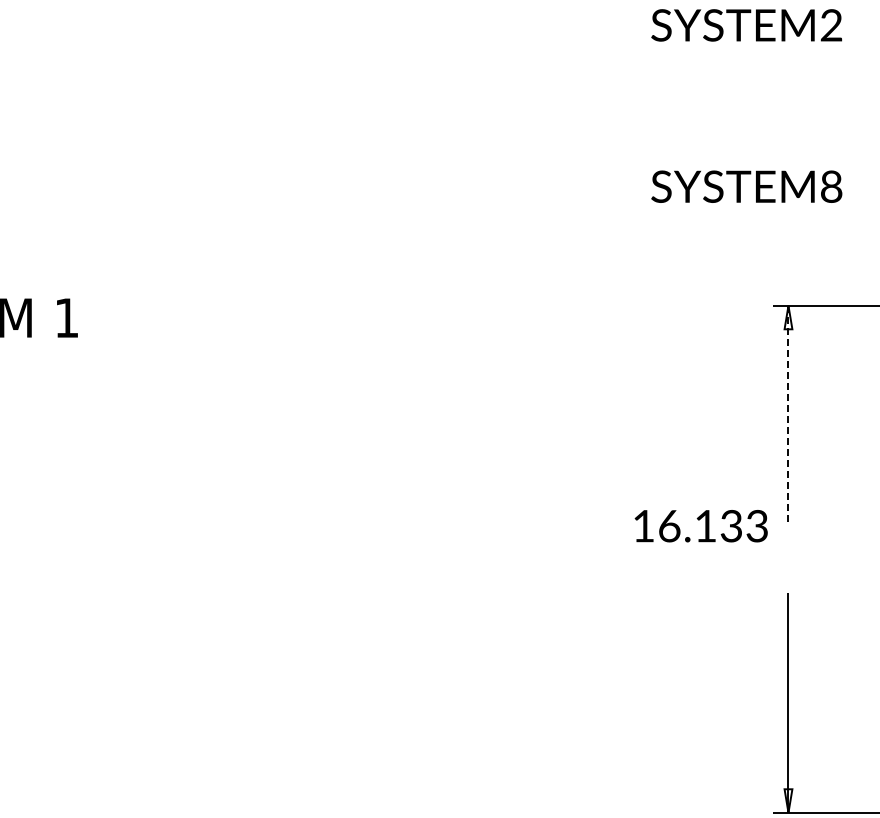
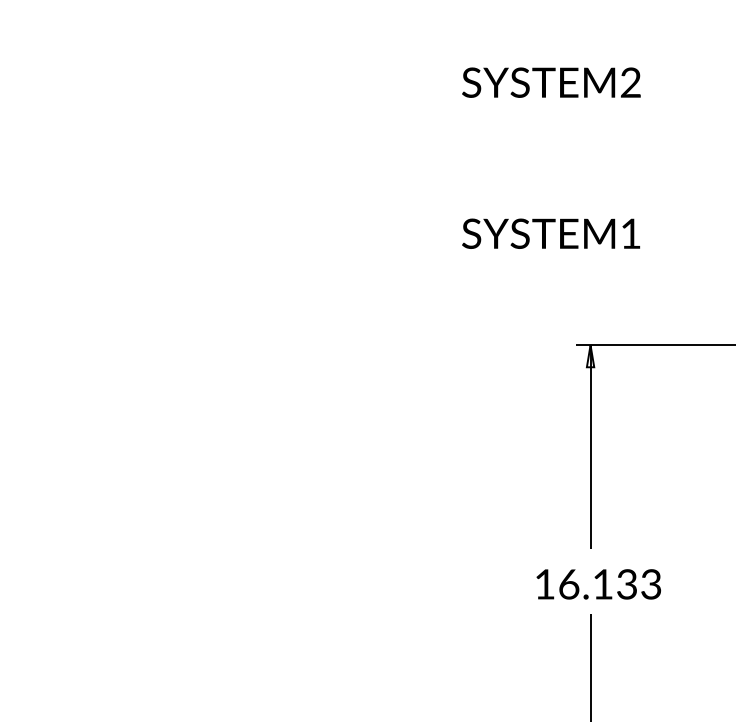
text: (831, 186) -> (630, 233), 8 -> 1
line: (788, 414) -> (590, 447), dashed -> solid
text: (700, 526) -> (598, 584), moved

